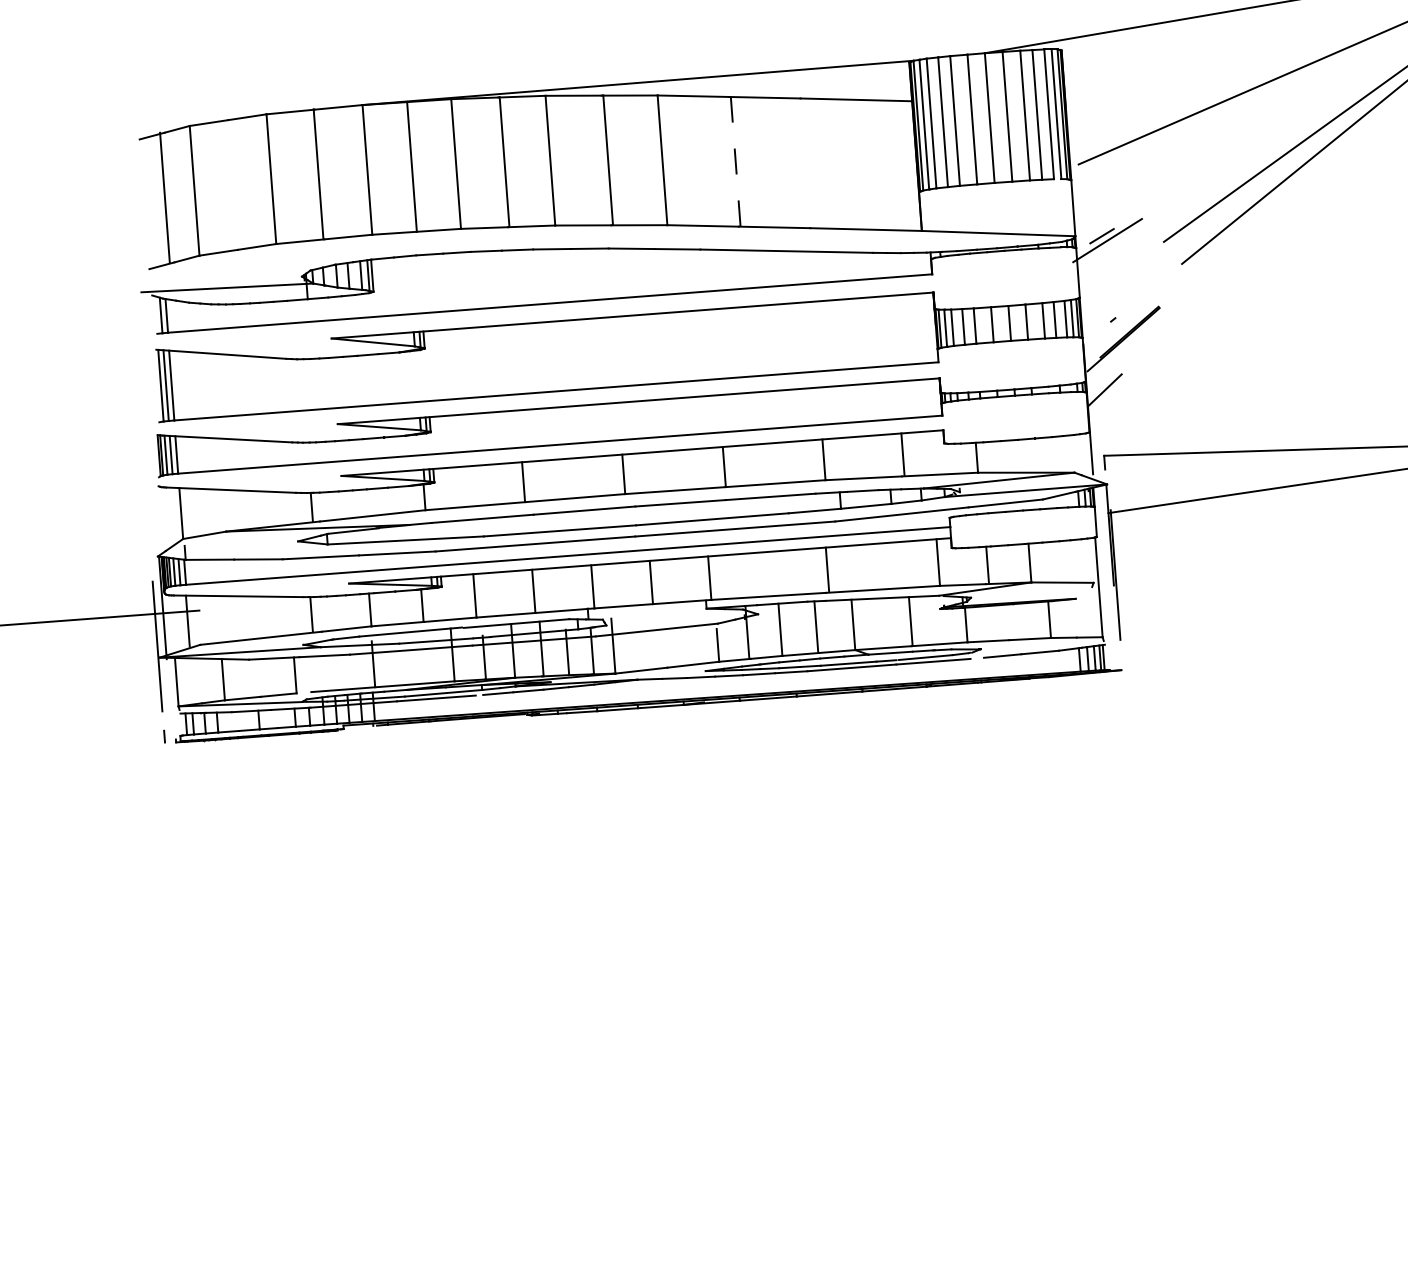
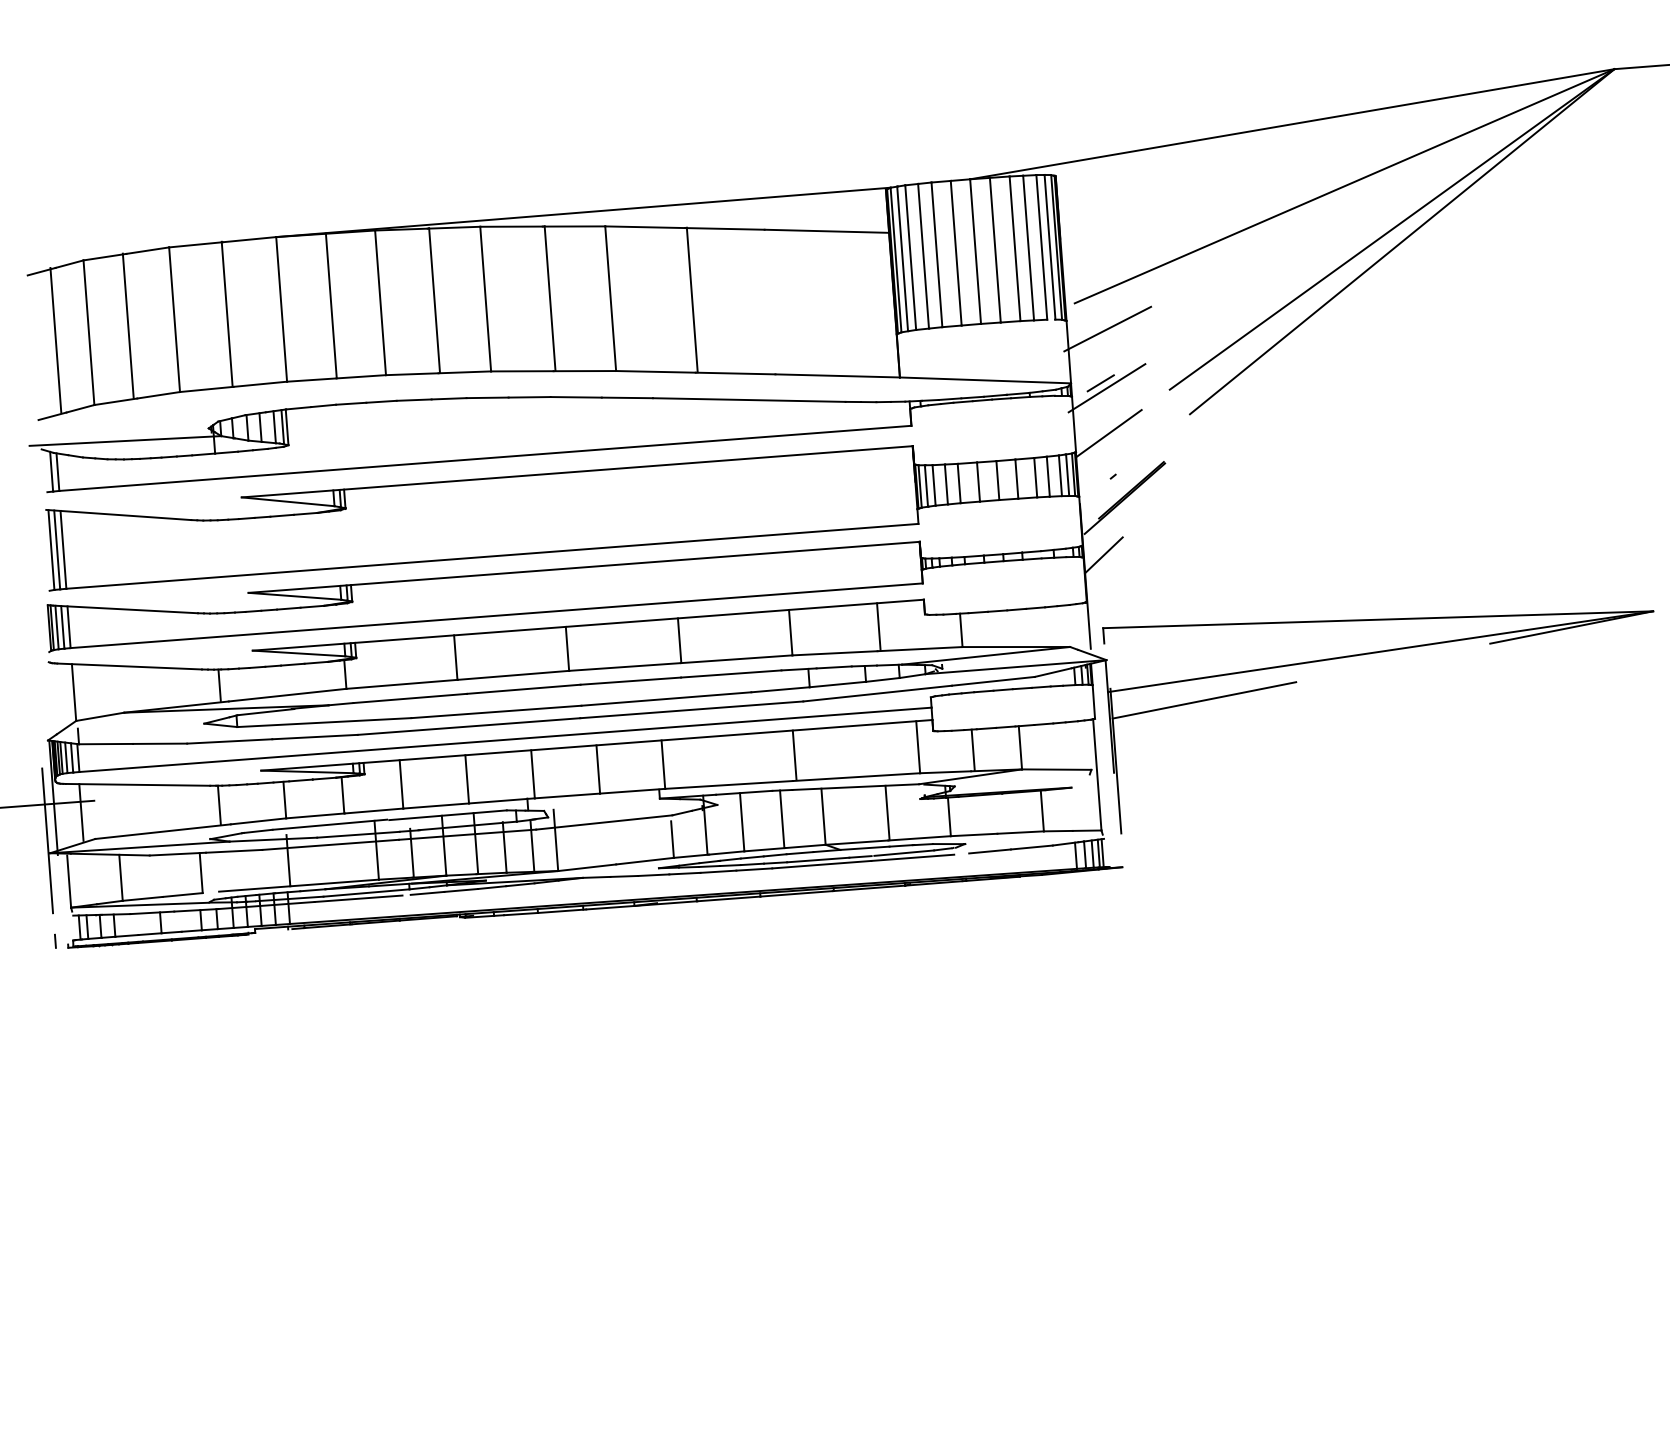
line: (735, 161) -> (692, 300), dashed -> solid
line: (229, 184) -> (127, 325), added
line: (1108, 187) -> (1107, 328), added
line: (1108, 281) -> (1108, 433), added
line: (1195, 520) -> (1204, 700), added

